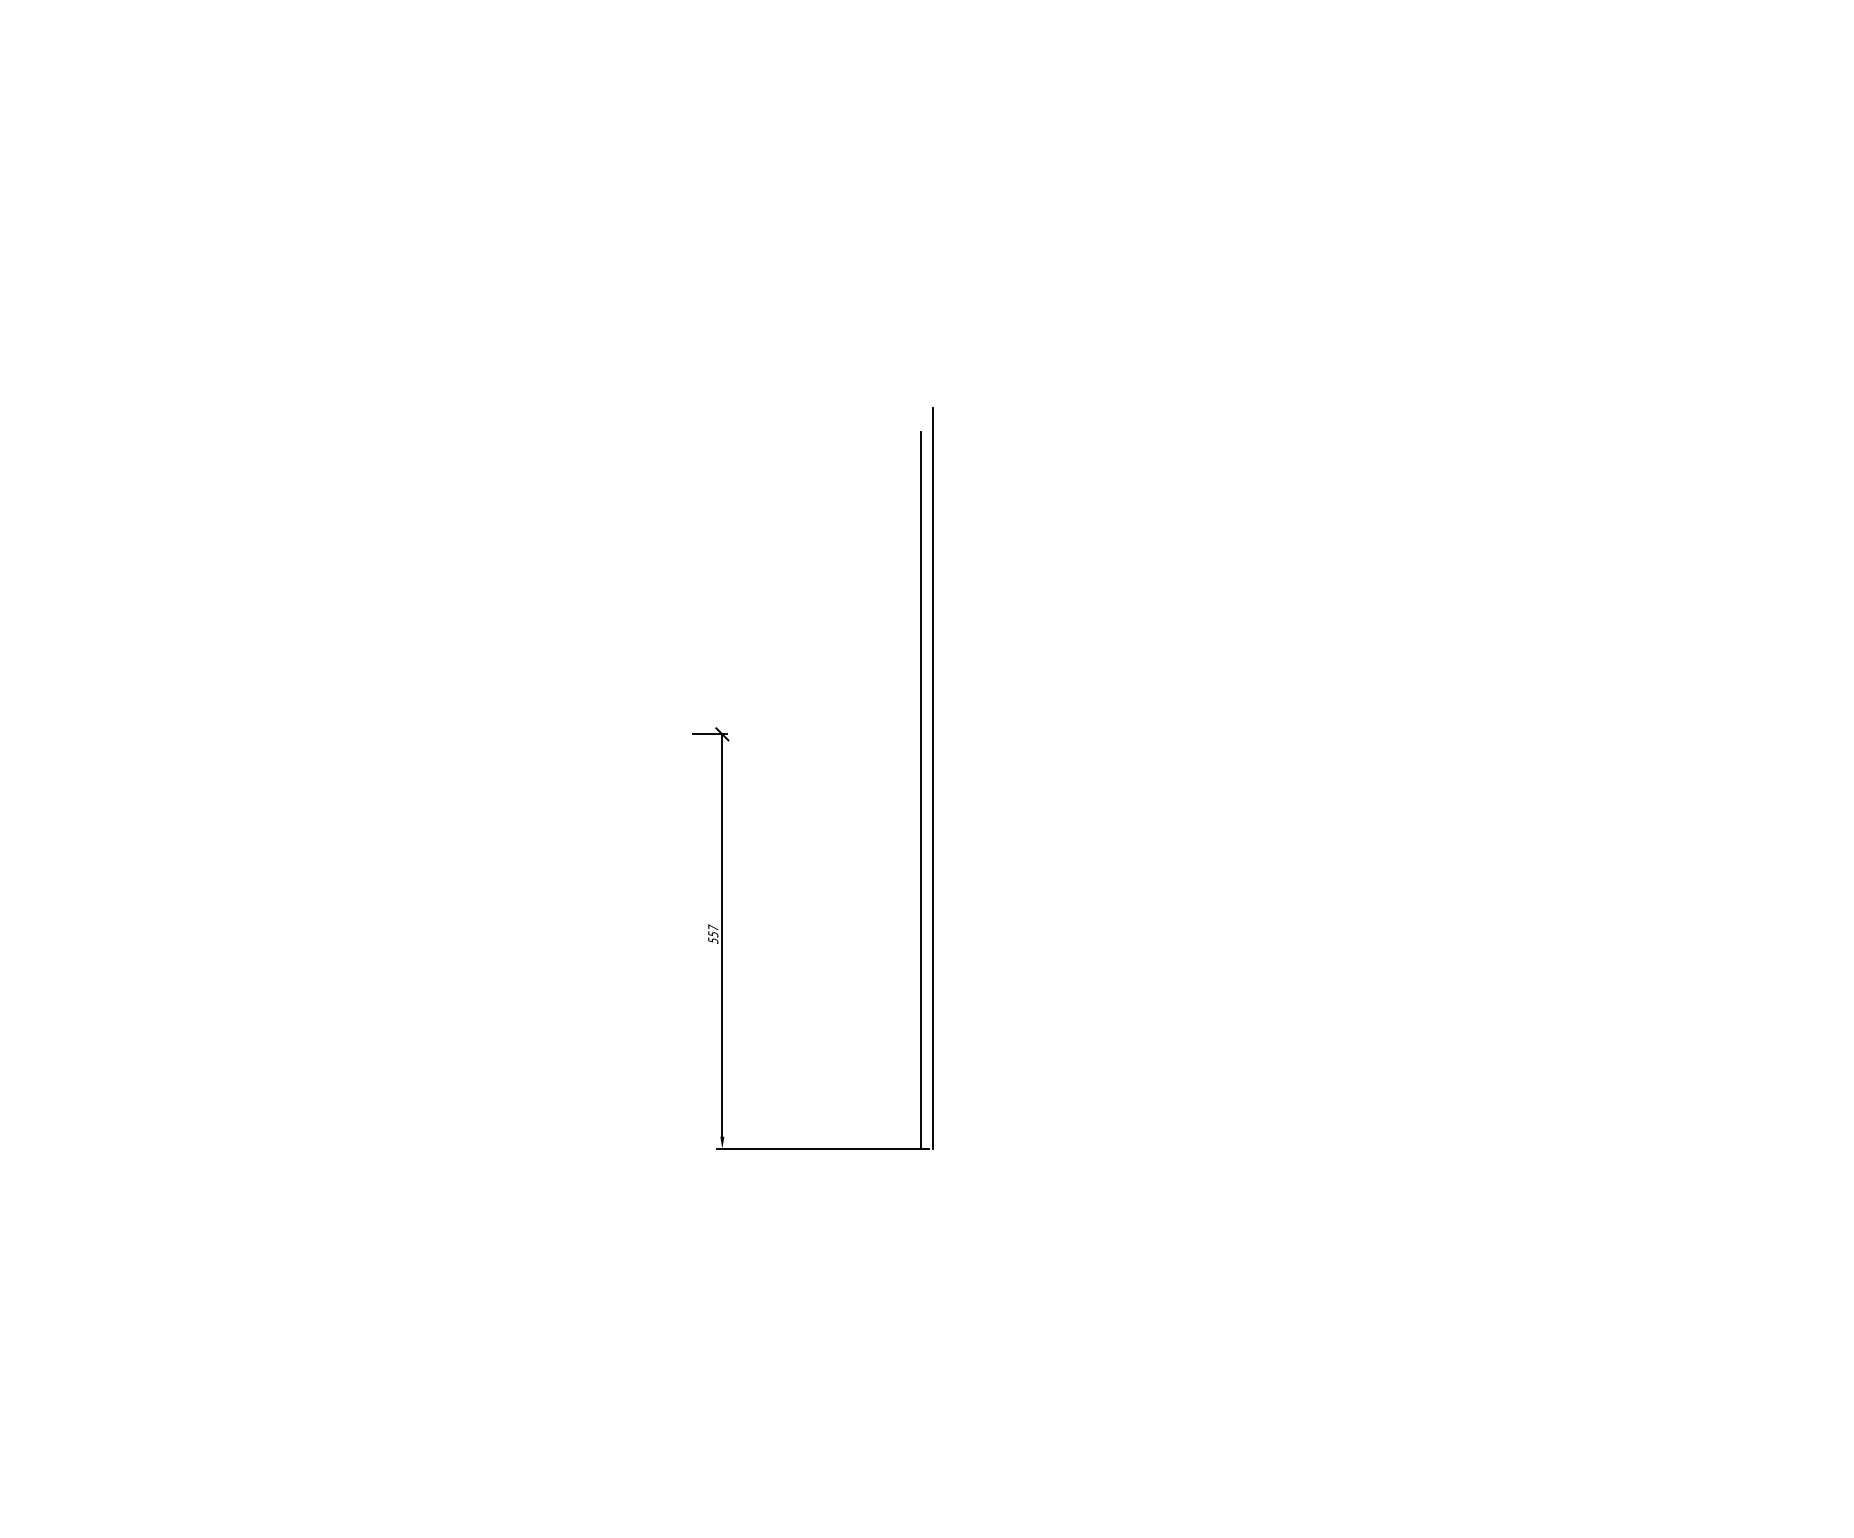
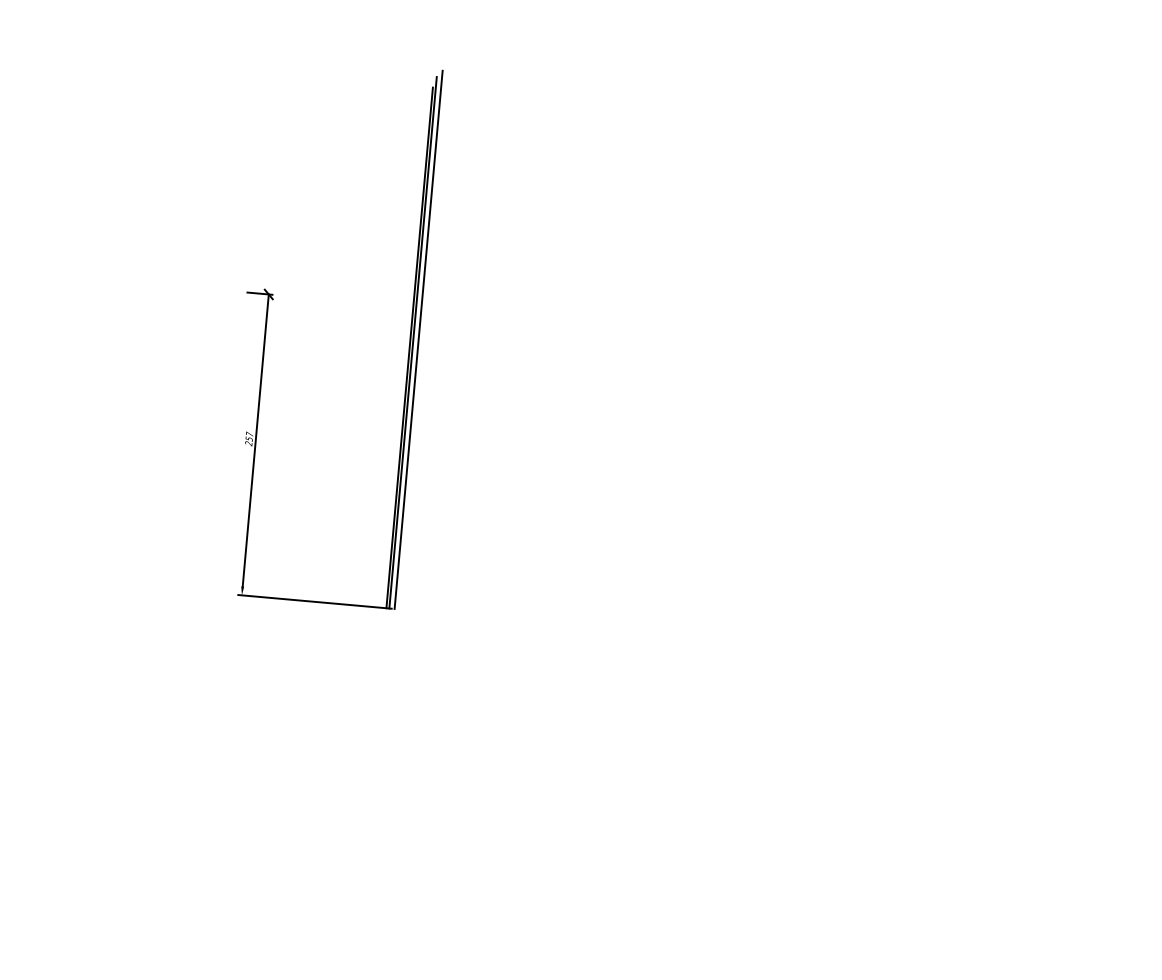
line: (925, 782) -> (413, 342), added
text: (713, 940) -> (249, 443), 557 -> 257

